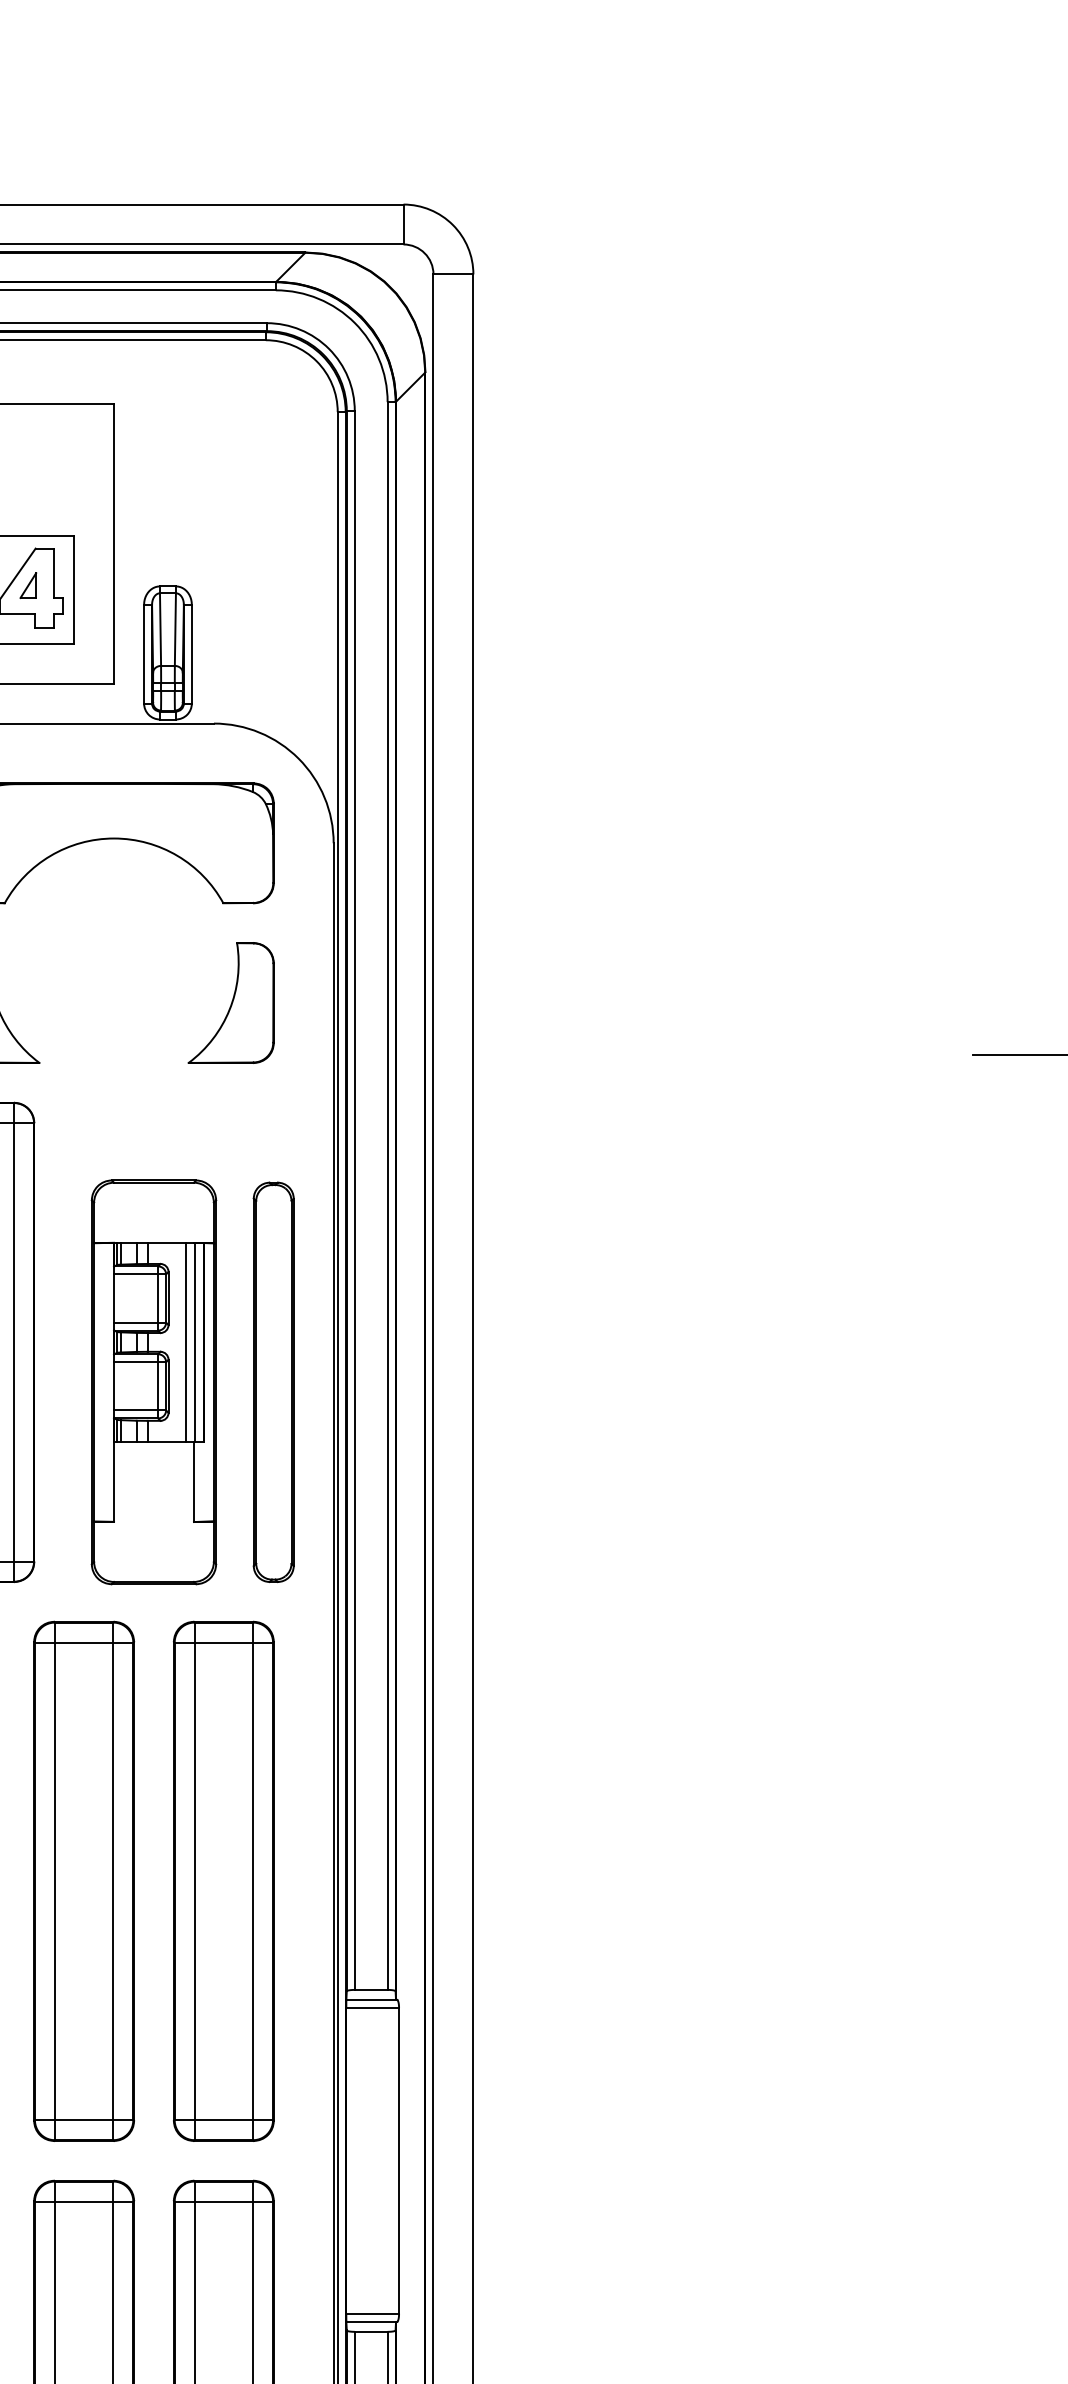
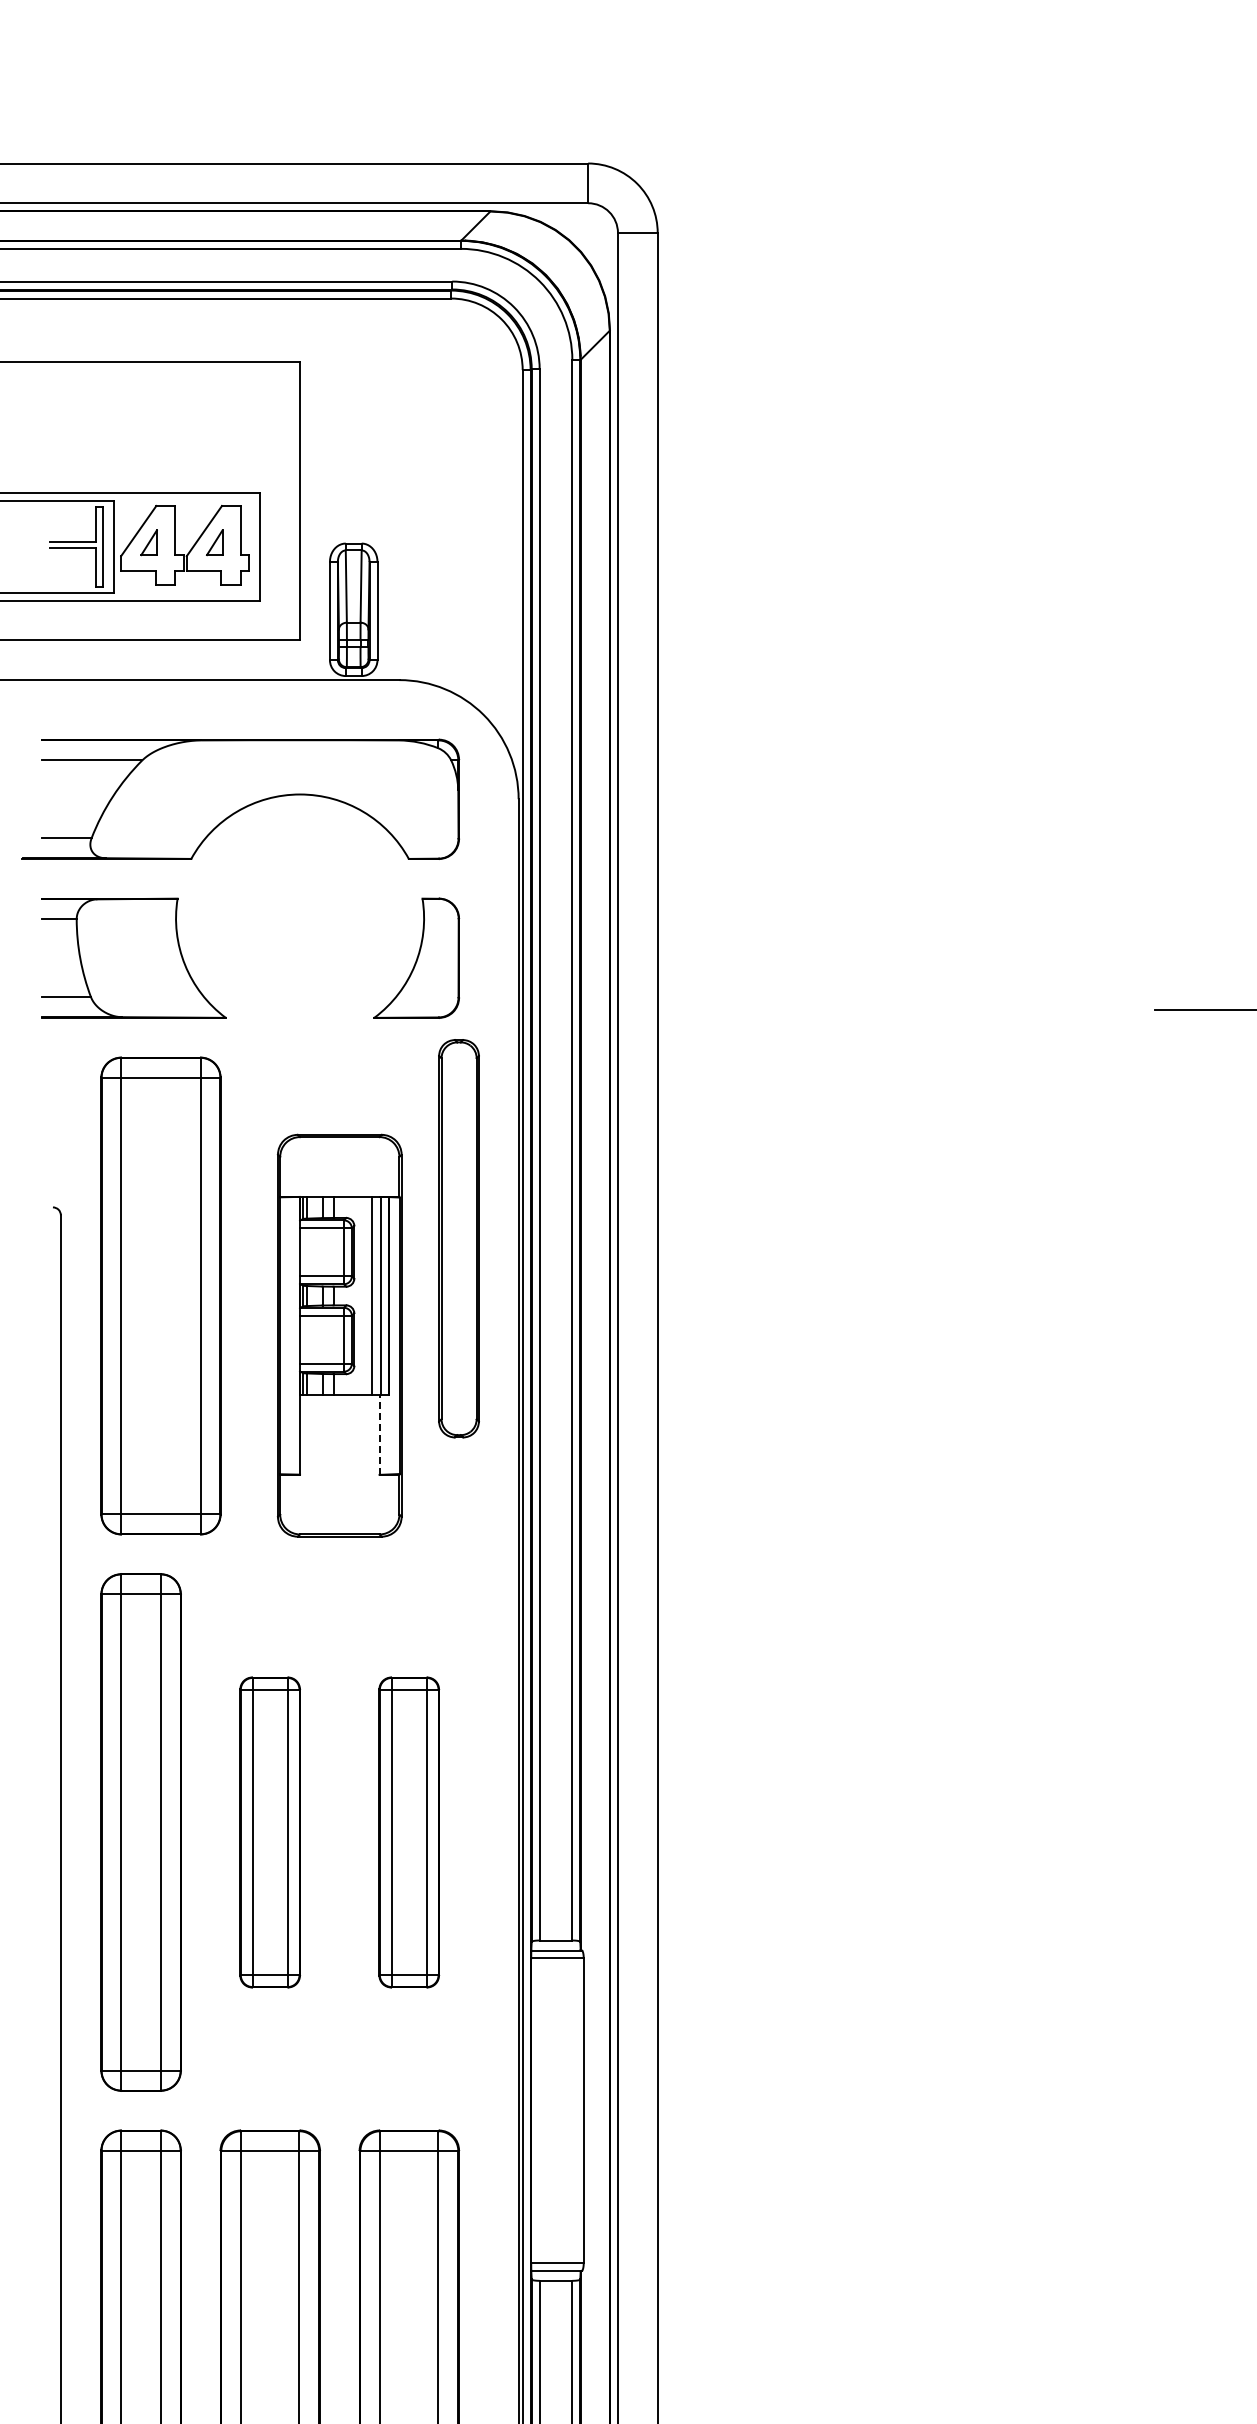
part: (273, 1382) -> (458, 1238), moved
line: (193, 1482) -> (379, 1435), solid -> dashed
part: (83, 1881) -> (269, 1832), size x0.6
part: (223, 1881) -> (408, 1832), size x0.6

